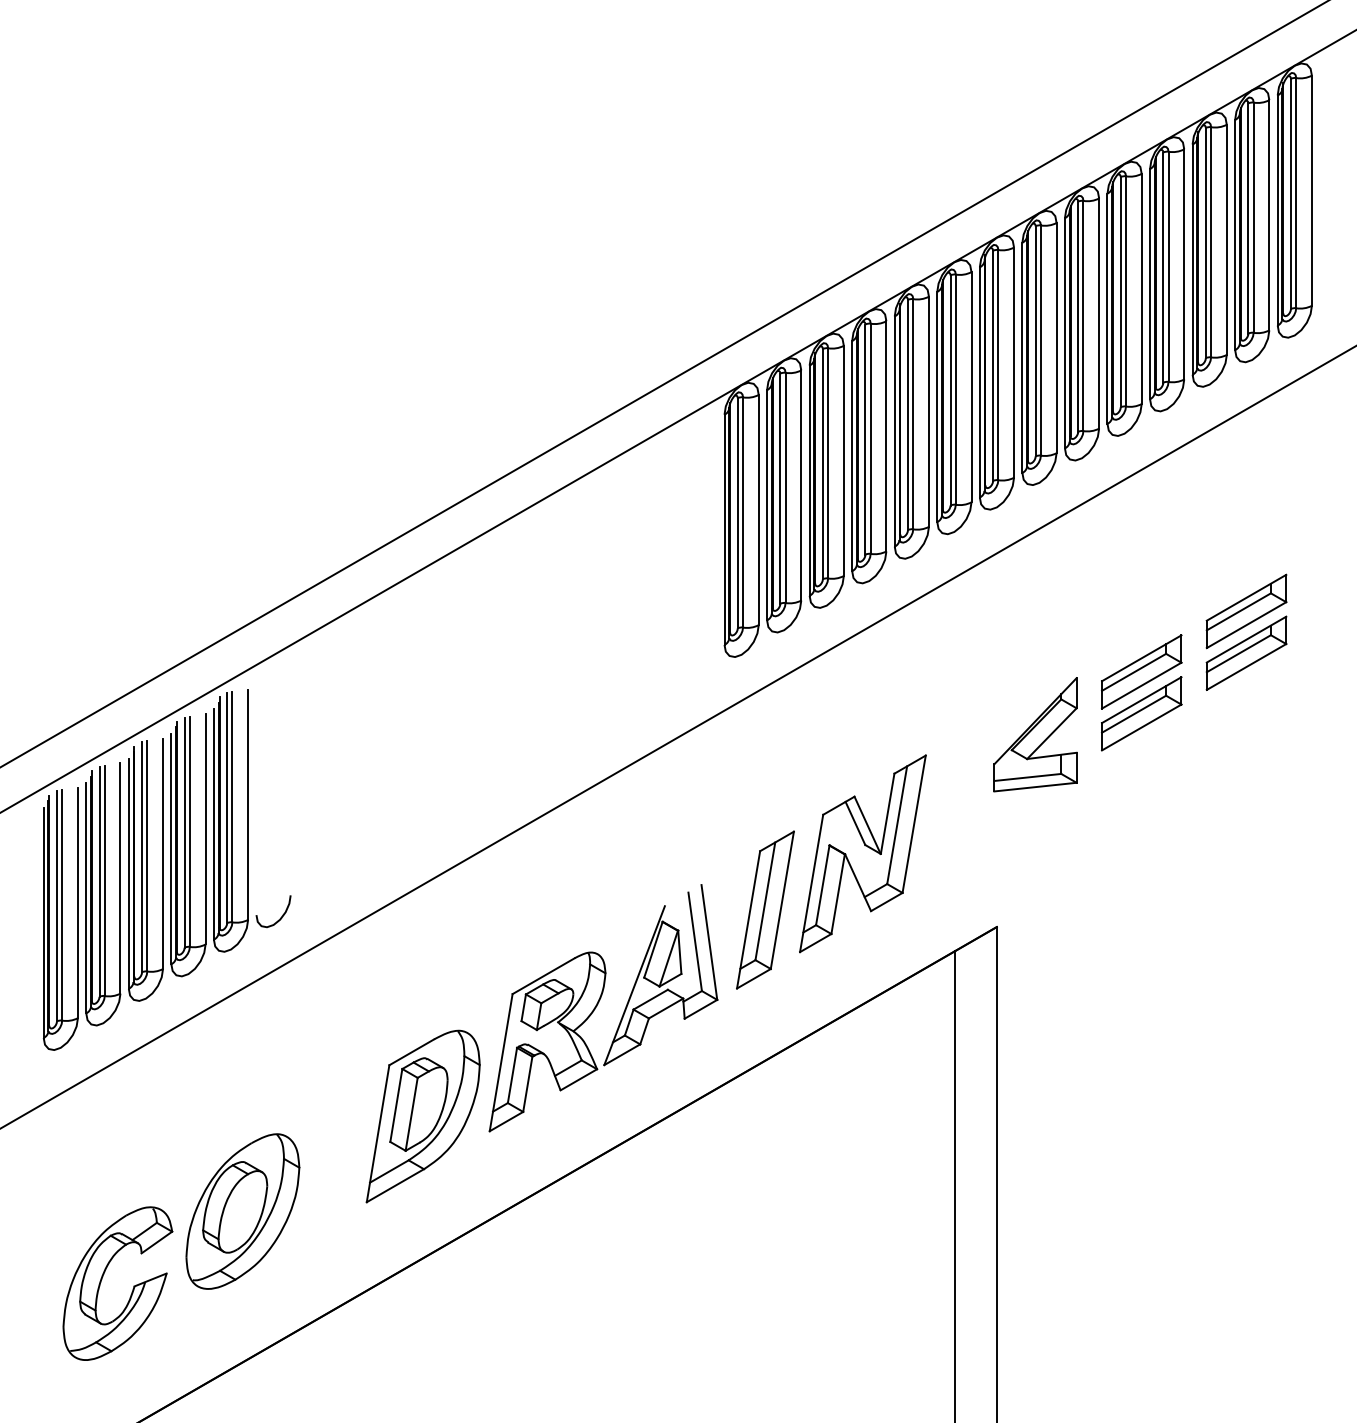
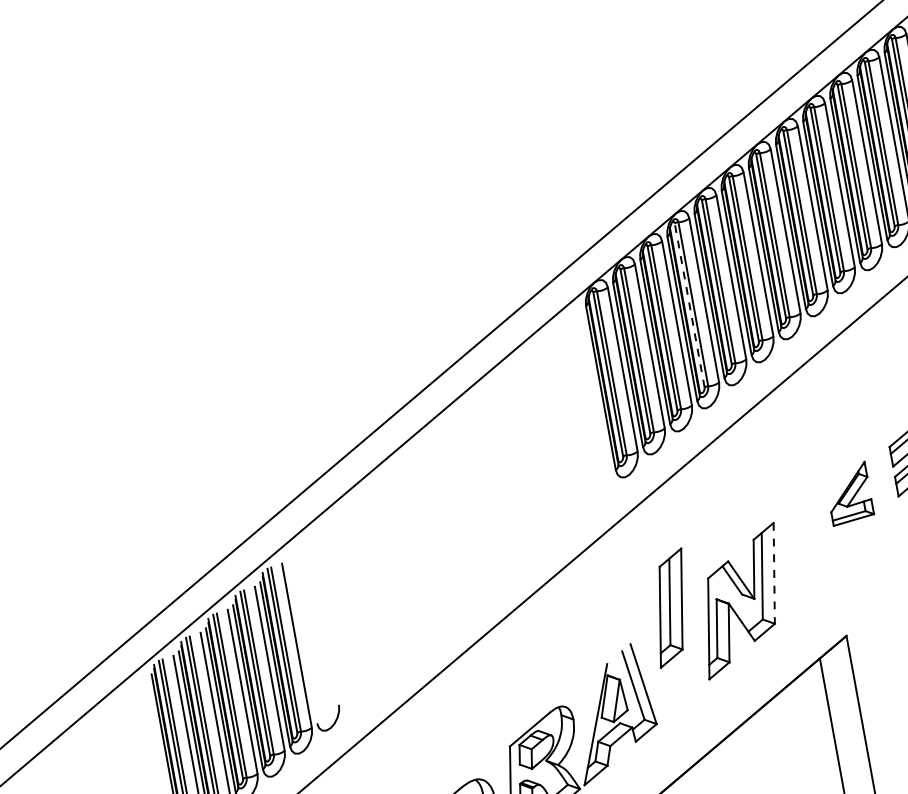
line: (865, 439) -> (689, 305), solid -> dashed
part: (1035, 734) -> (849, 493), size x0.7
line: (914, 824) -> (774, 573), solid -> dashed
part: (765, 909) -> (671, 607), moved

